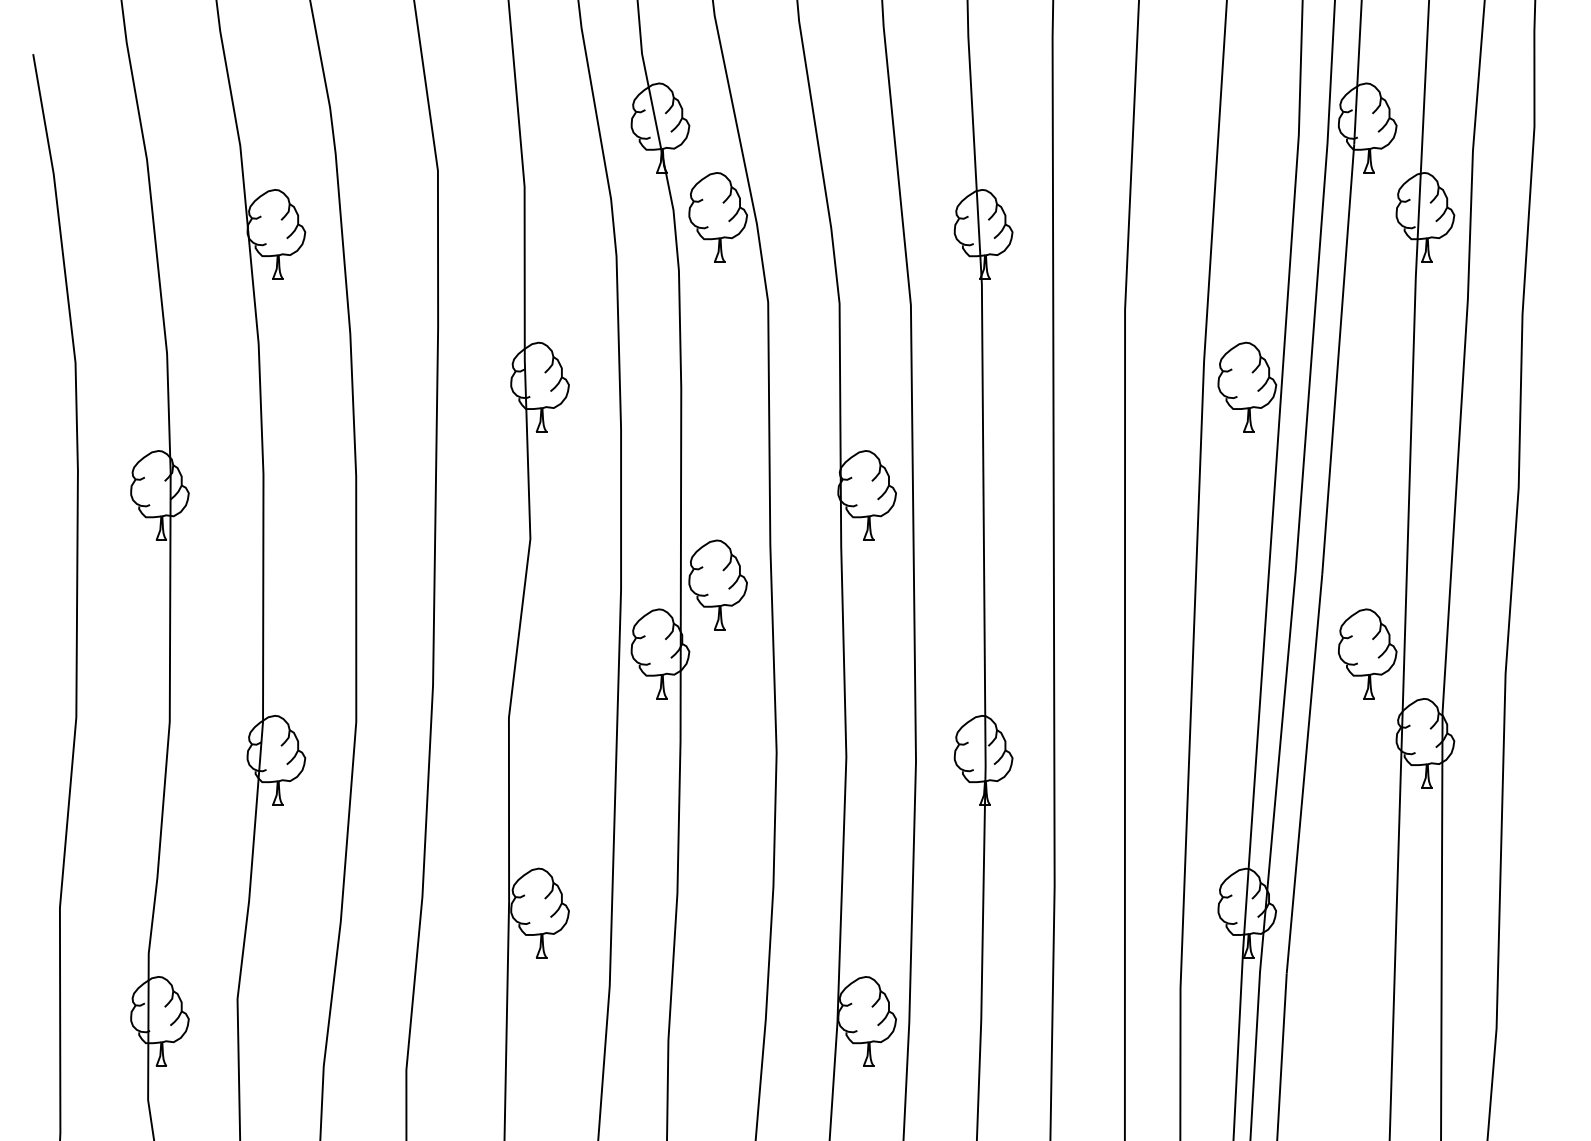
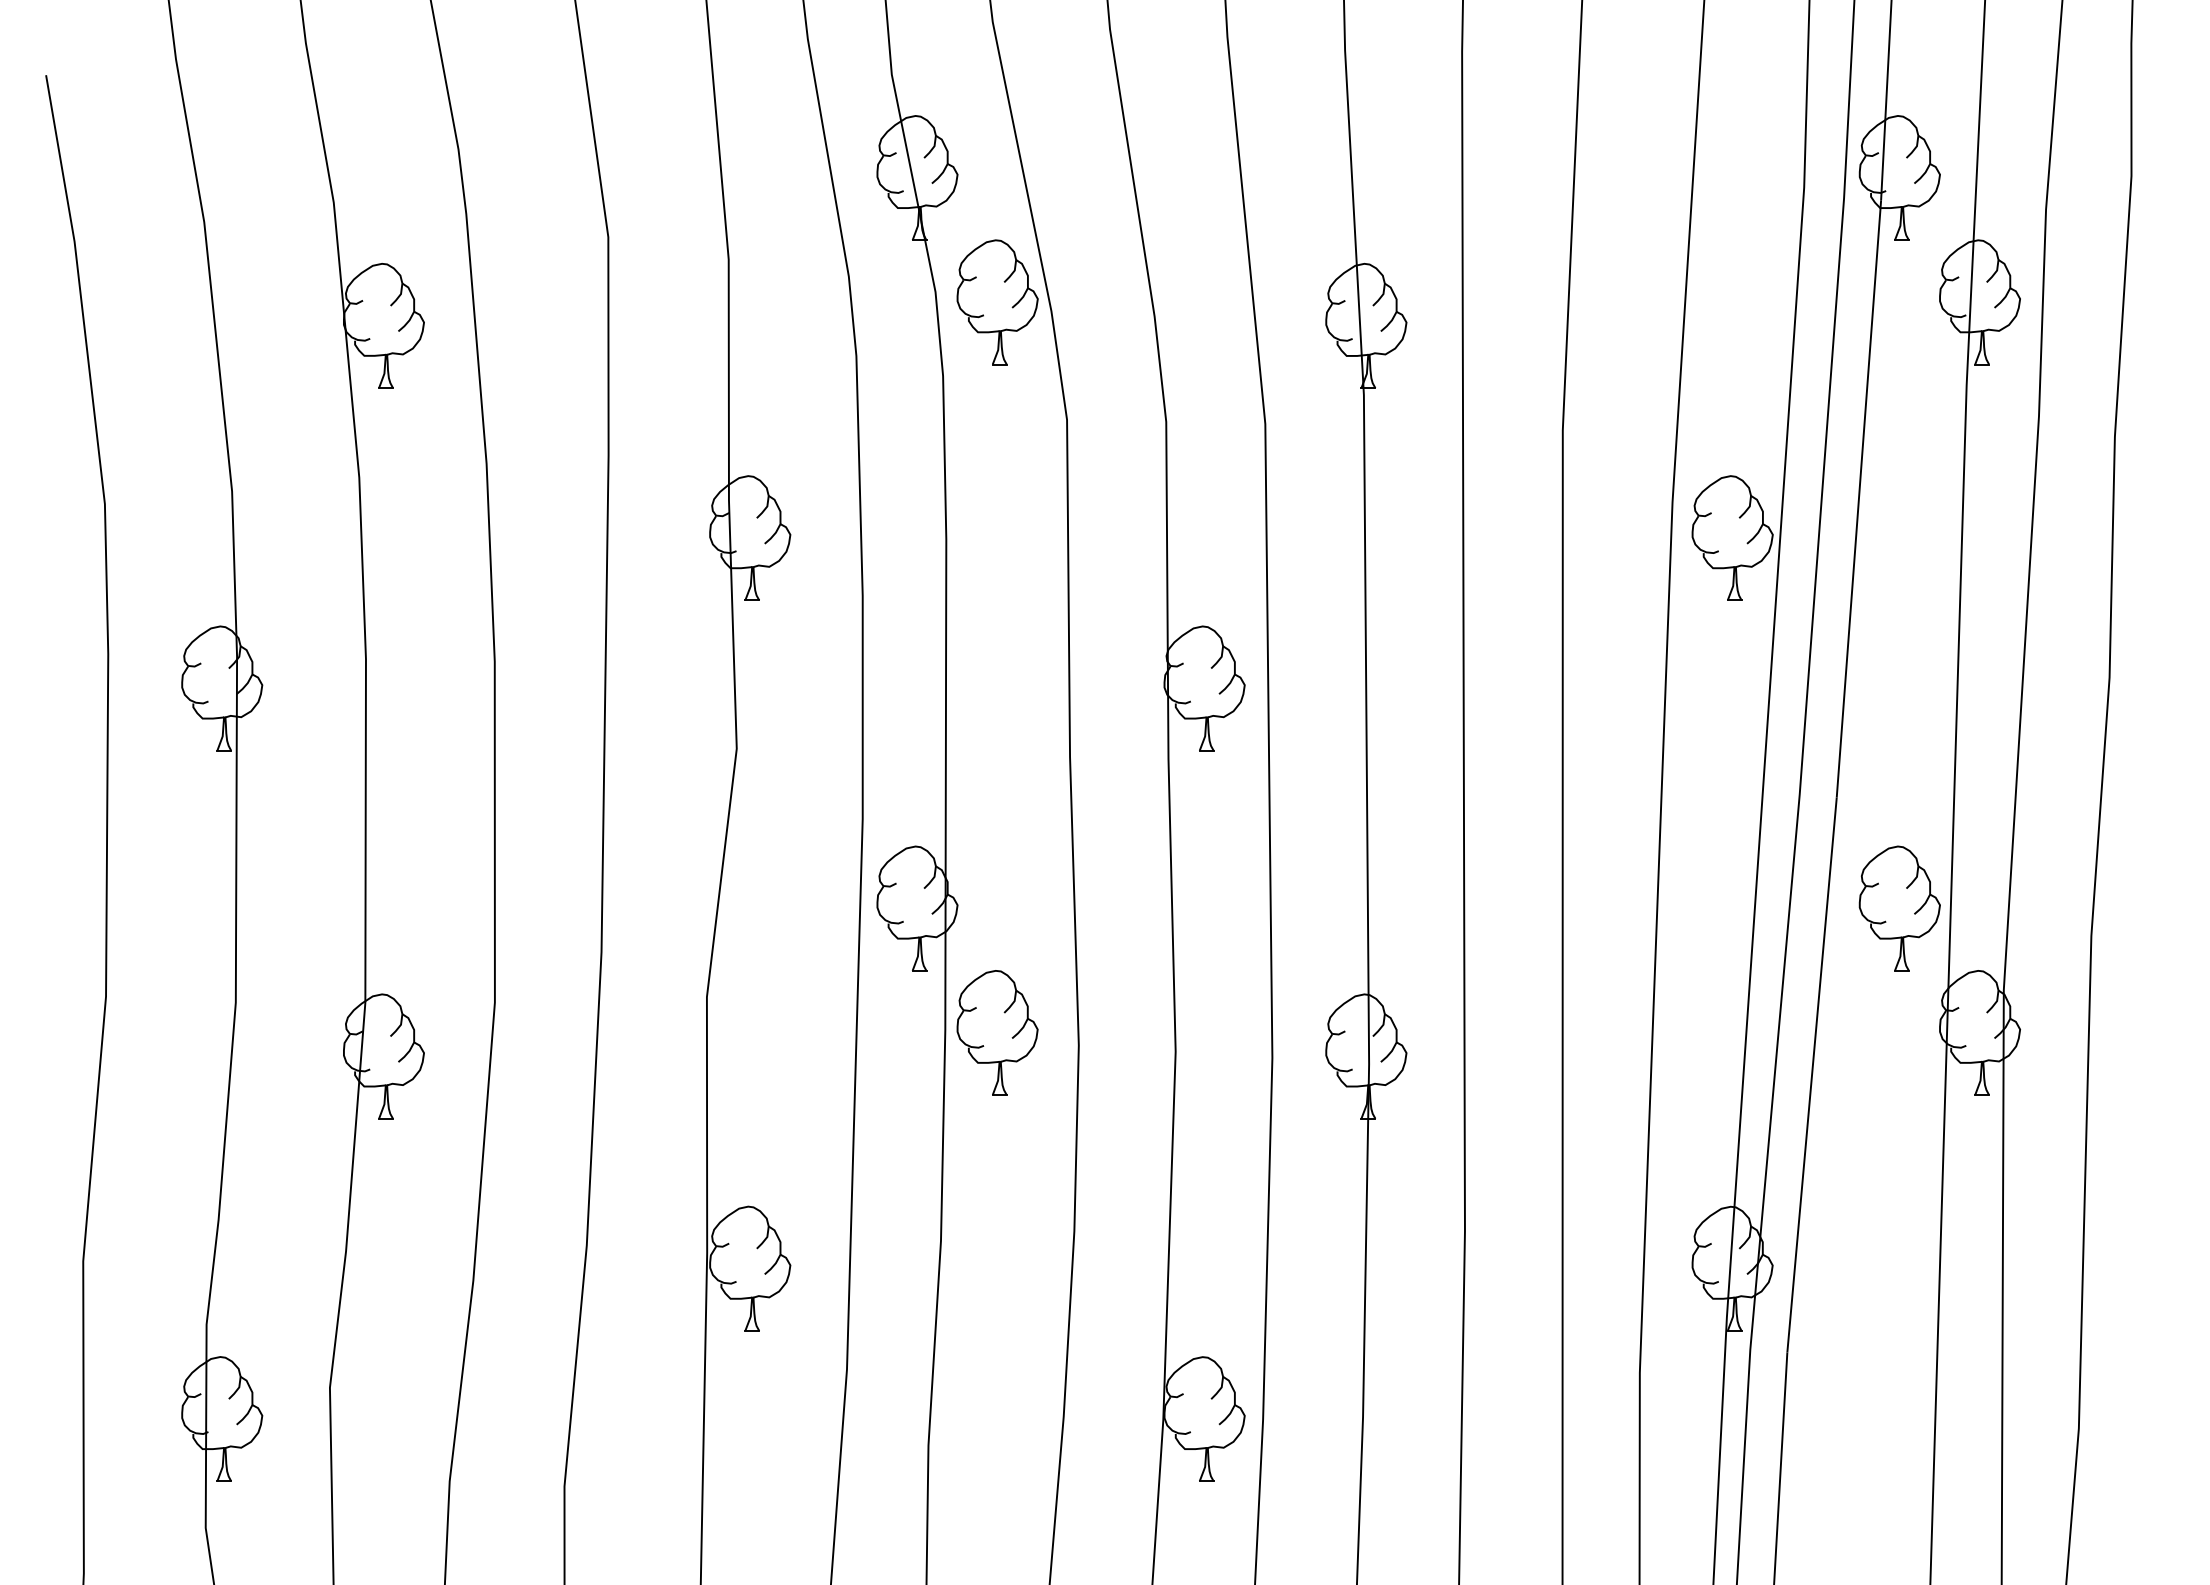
part: (718, 584) -> (997, 1032), moved

